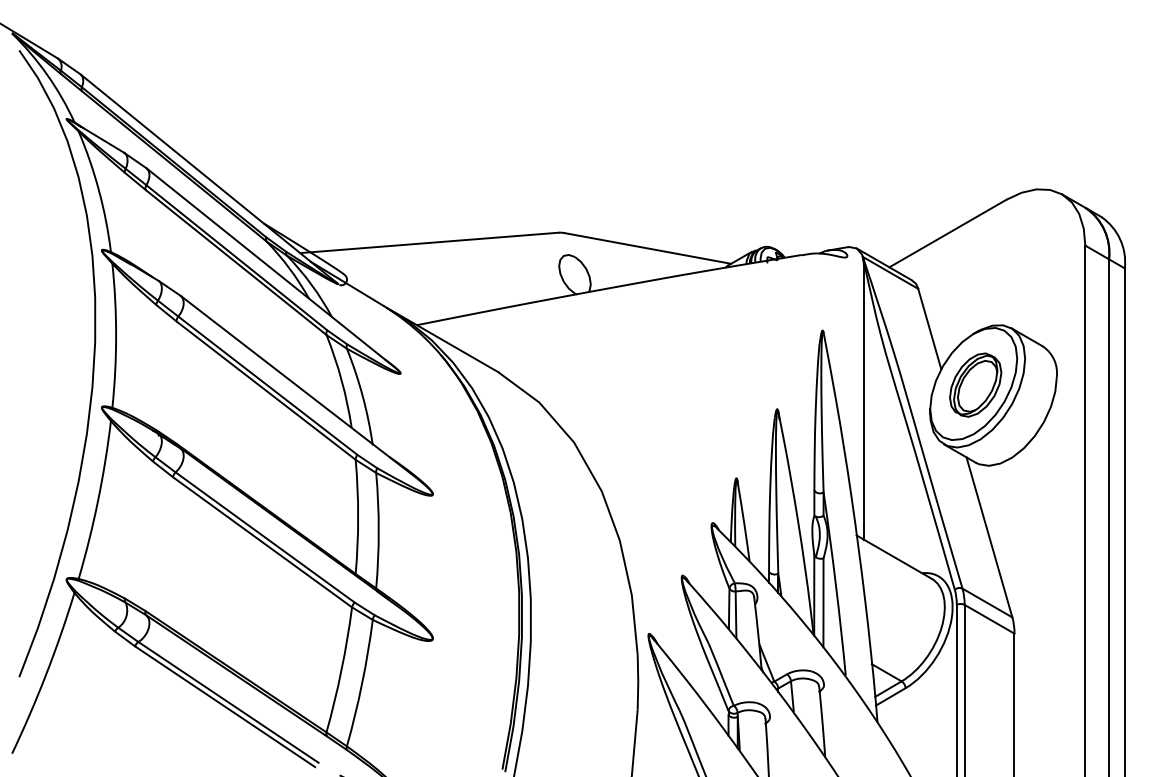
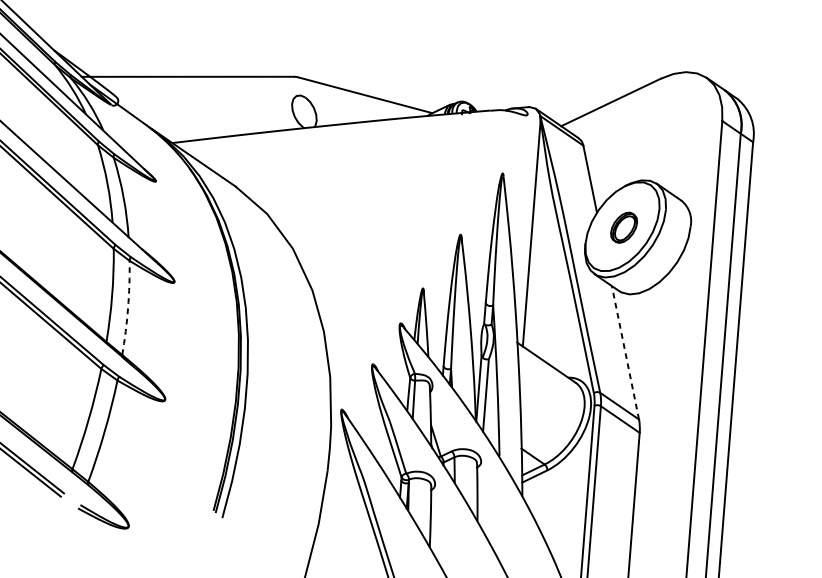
part: (975, 384) -> (623, 227), size x0.6
arc: (378, 530) -> (127, 307), solid -> dashed
line: (989, 536) -> (625, 352), solid -> dashed

